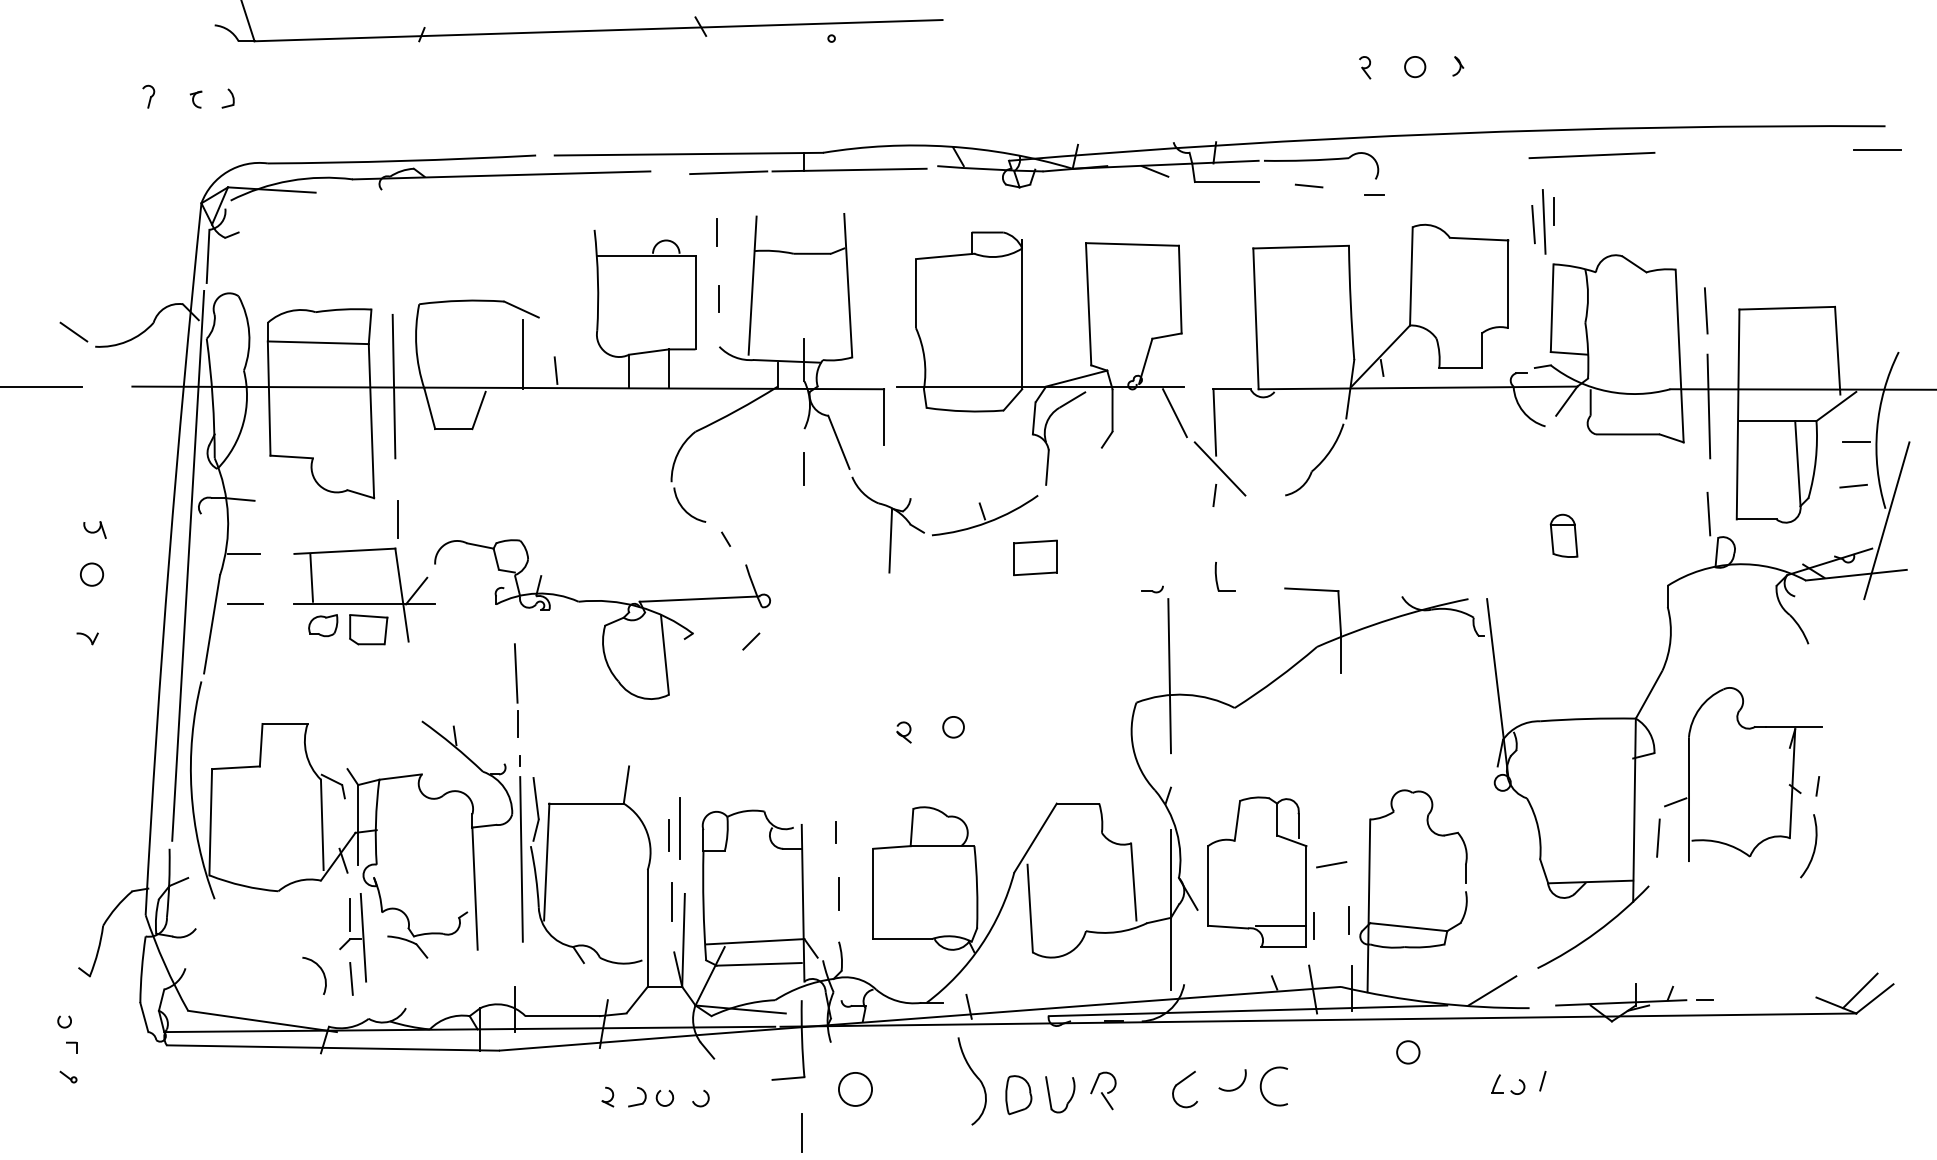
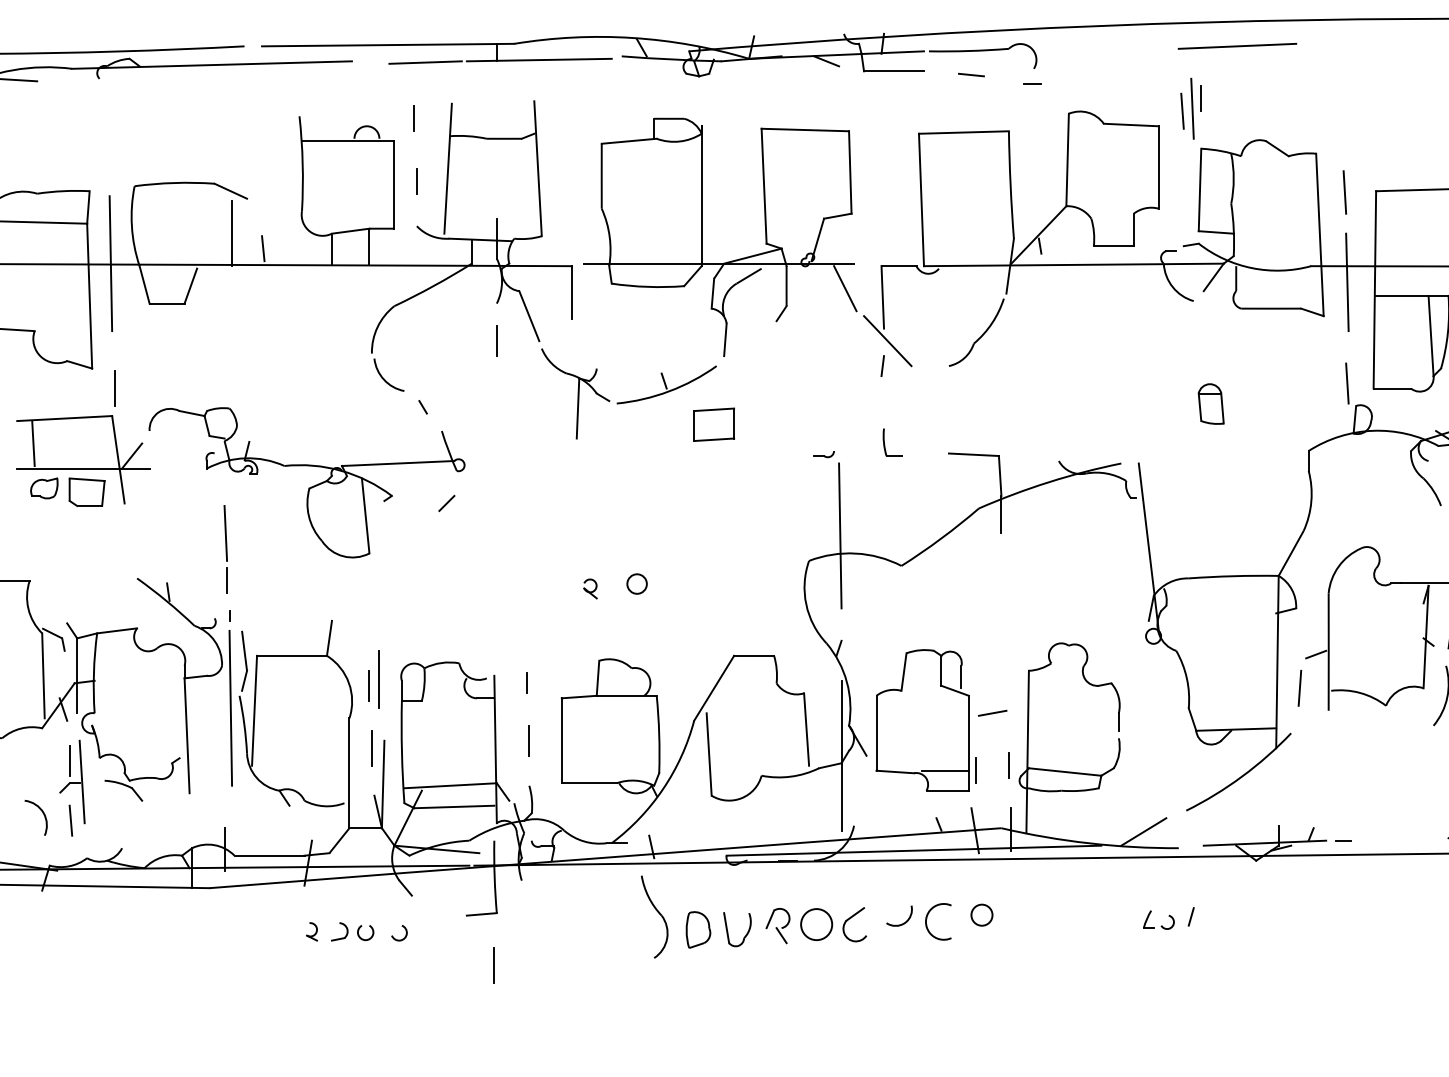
circle: (1408, 1052) -> (982, 915), moved
circle: (855, 1089) -> (816, 924), moved

